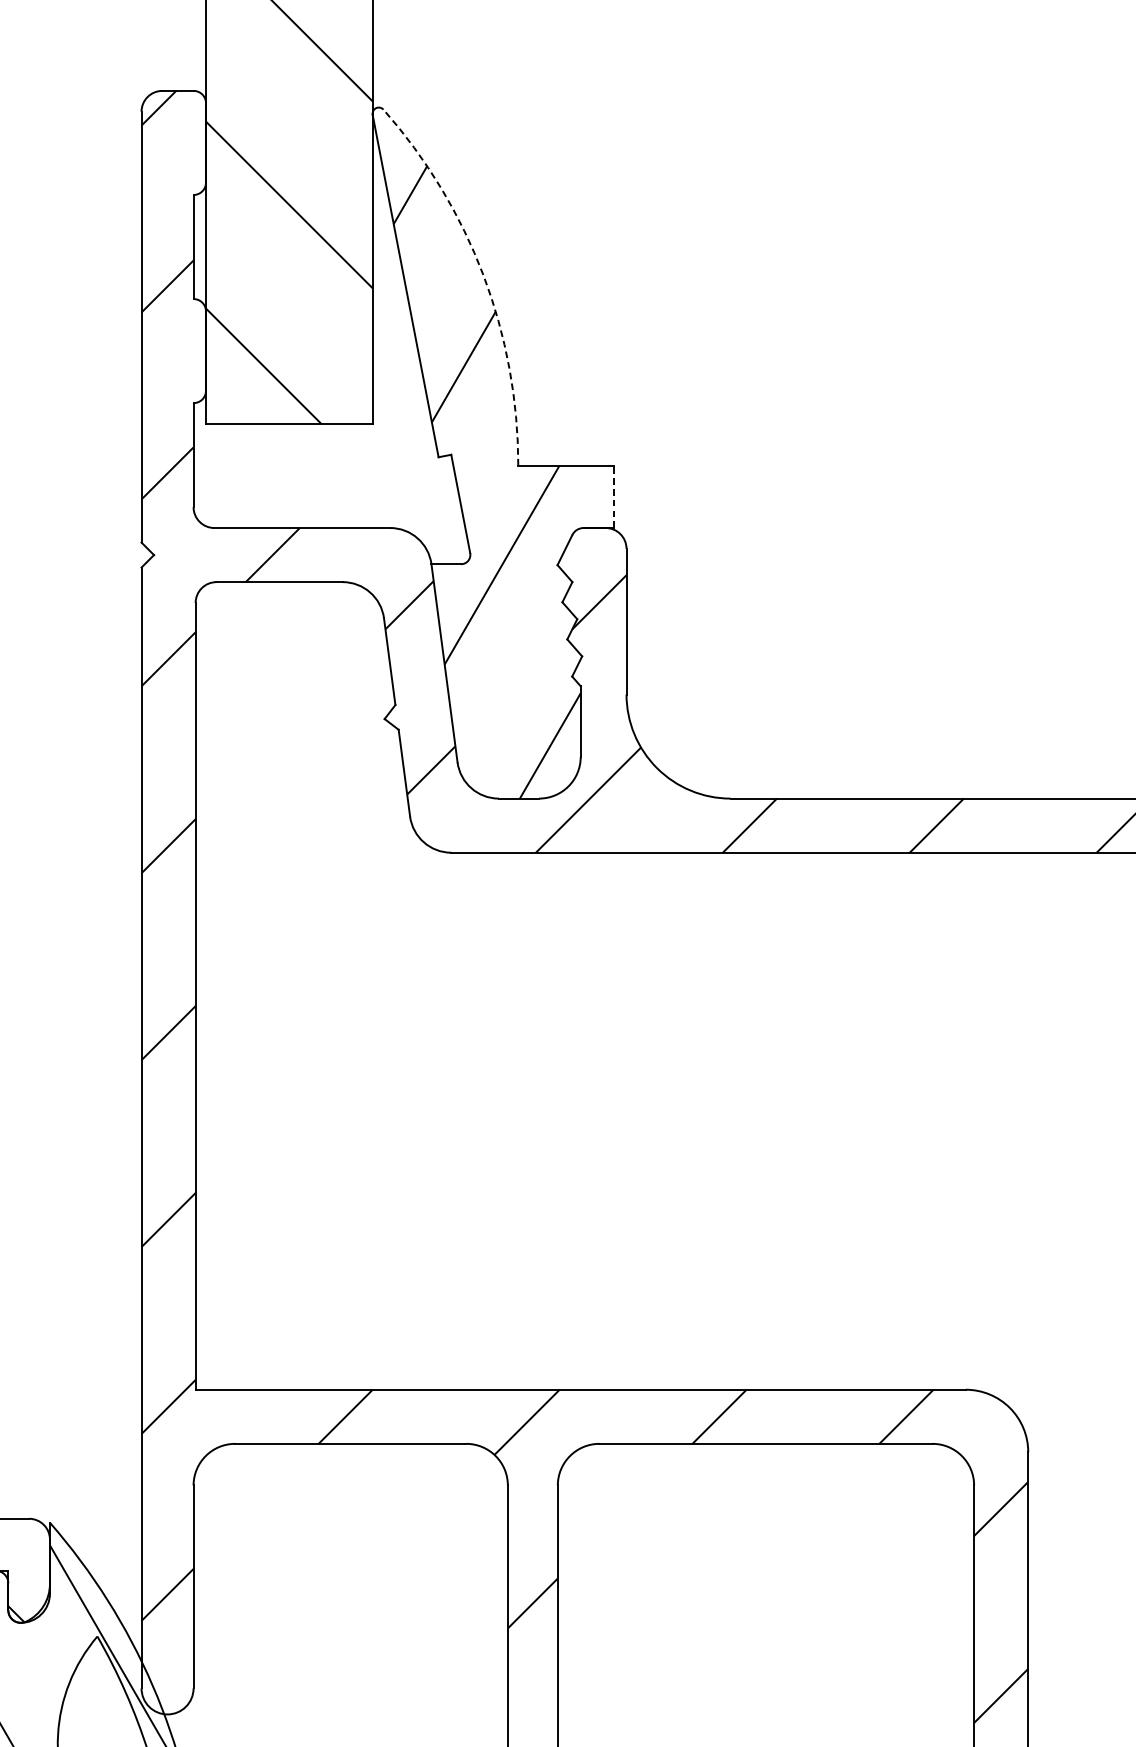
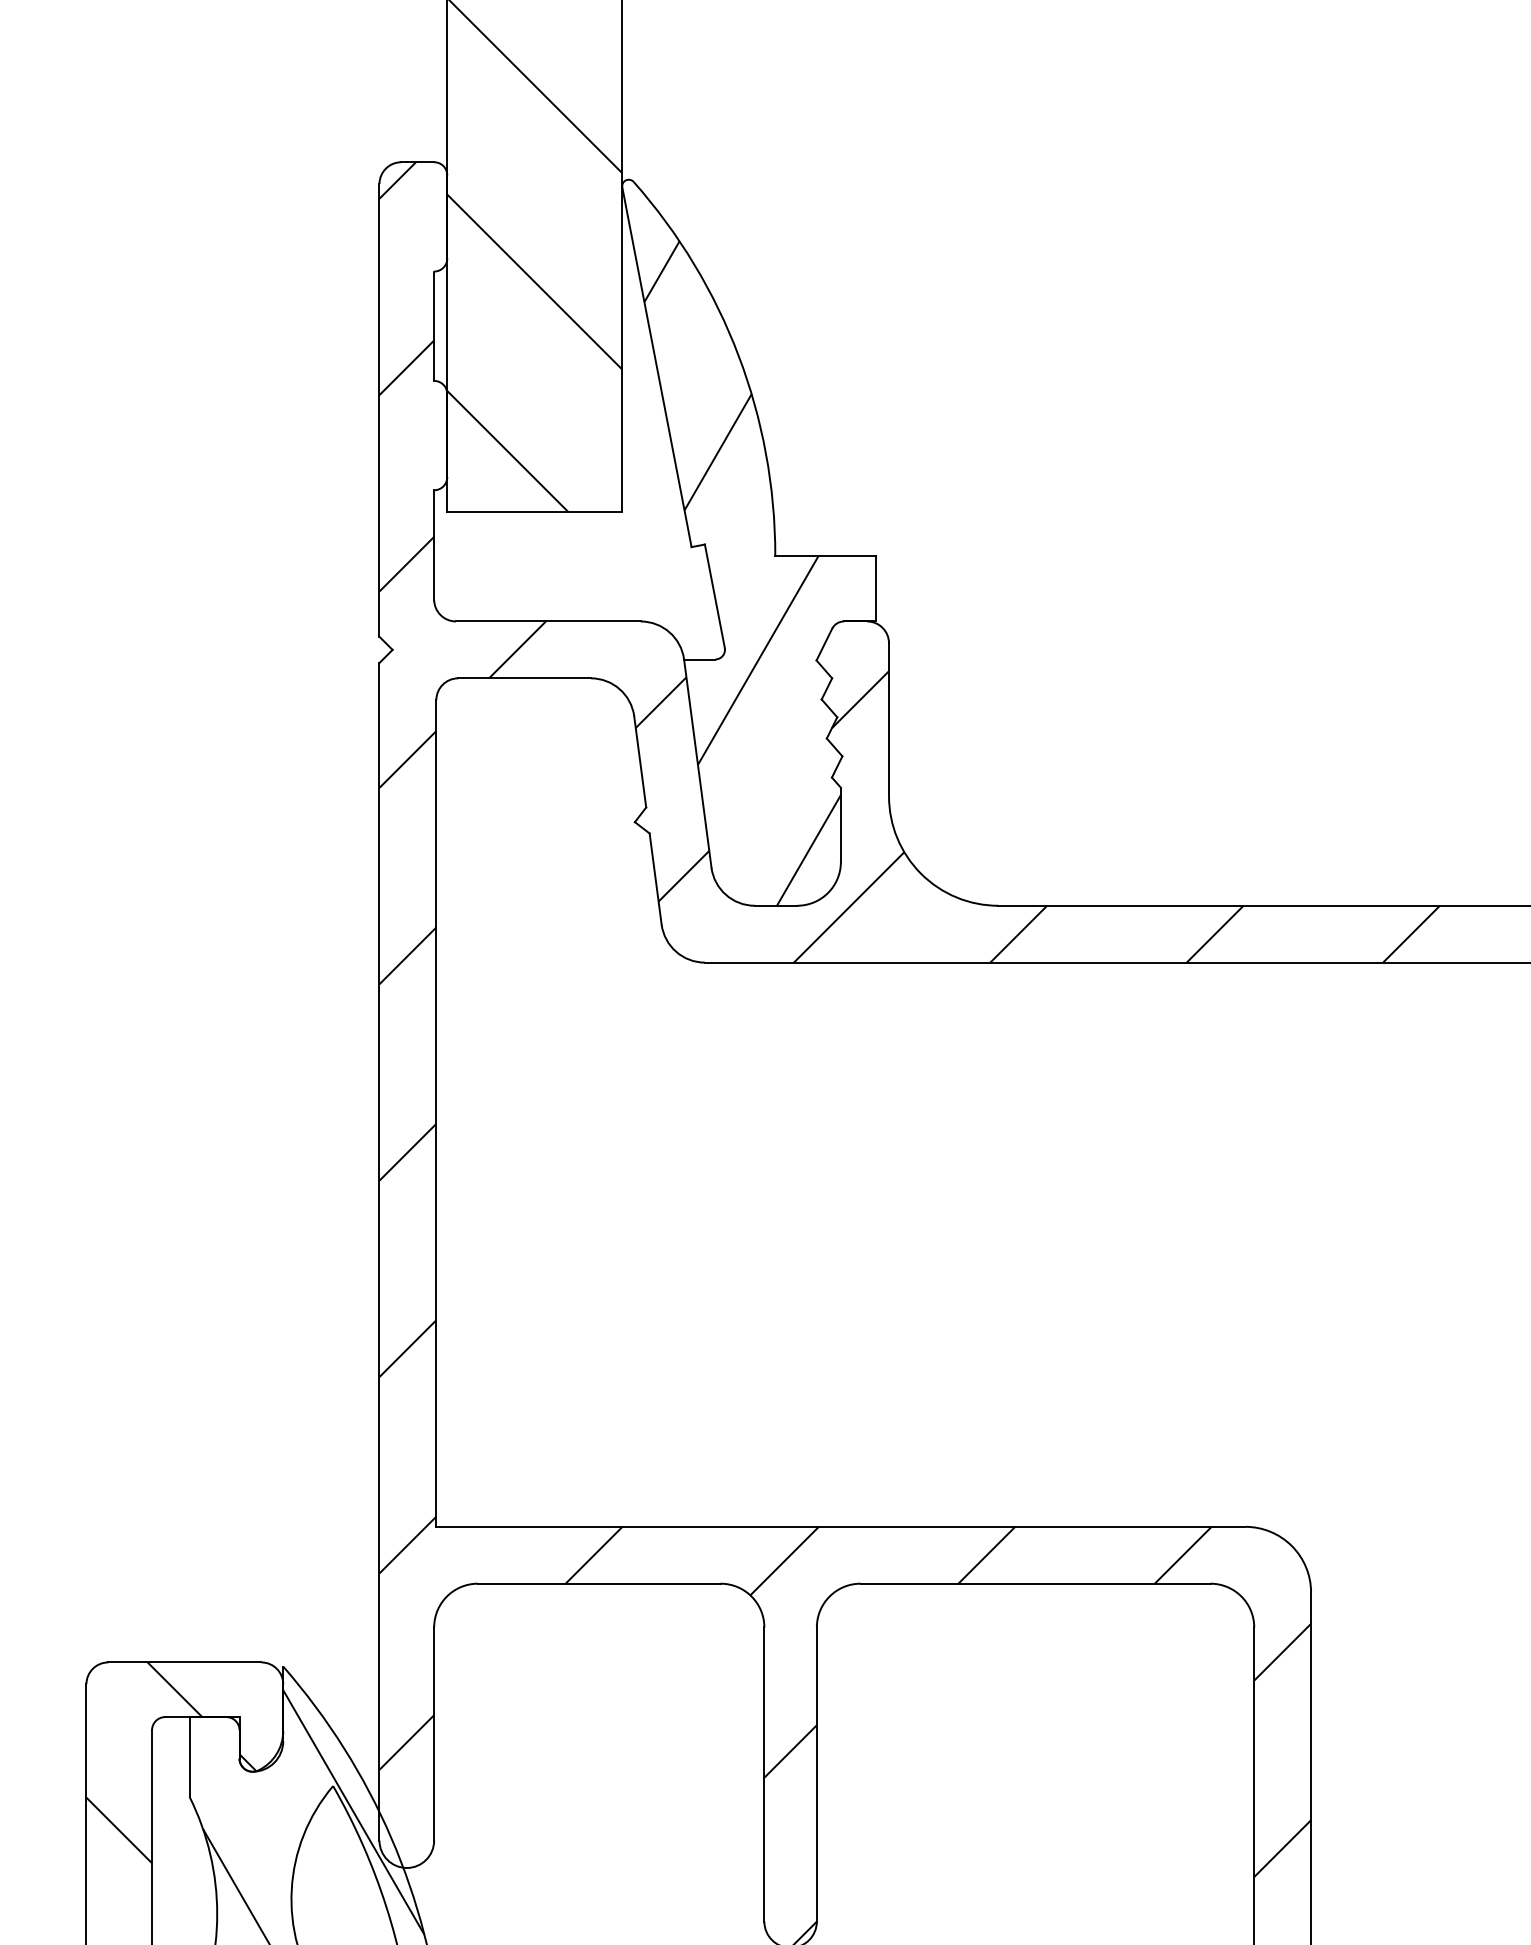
arc: (483, 274) -> (738, 355), dashed -> solid
line: (613, 496) -> (875, 588), dashed -> solid

